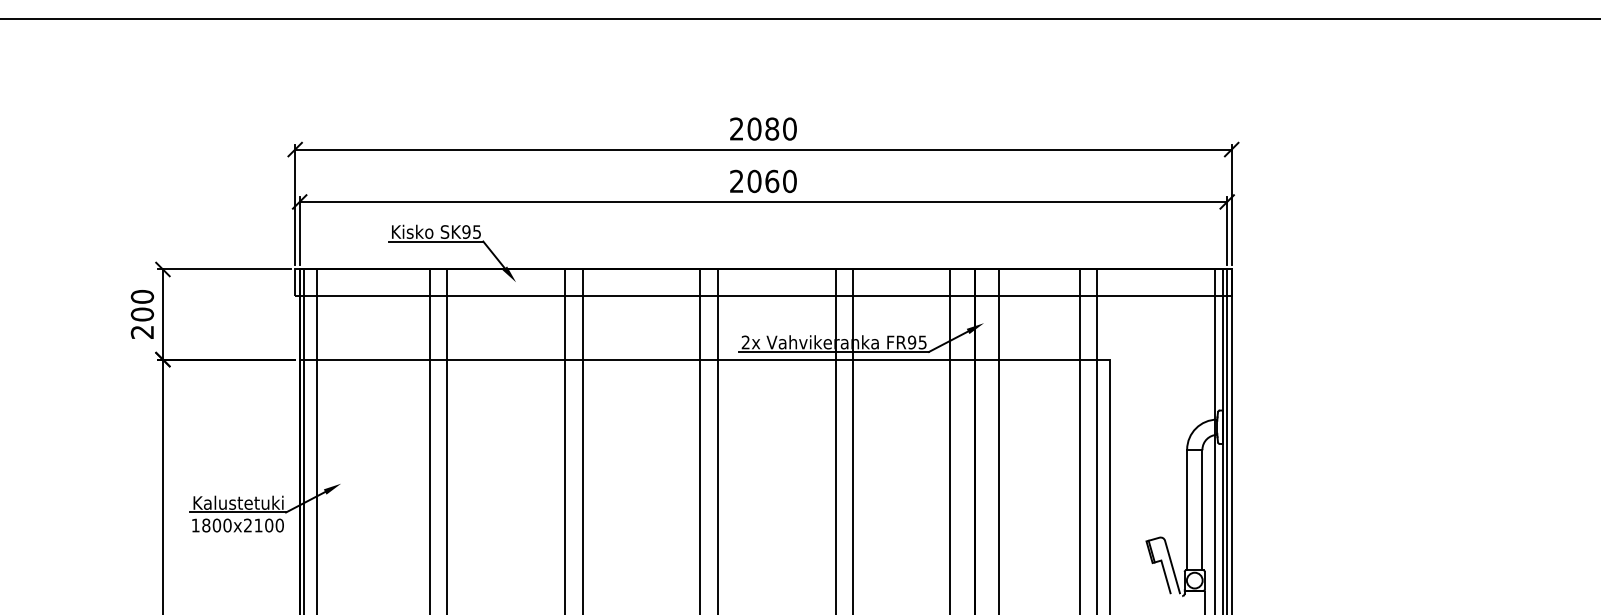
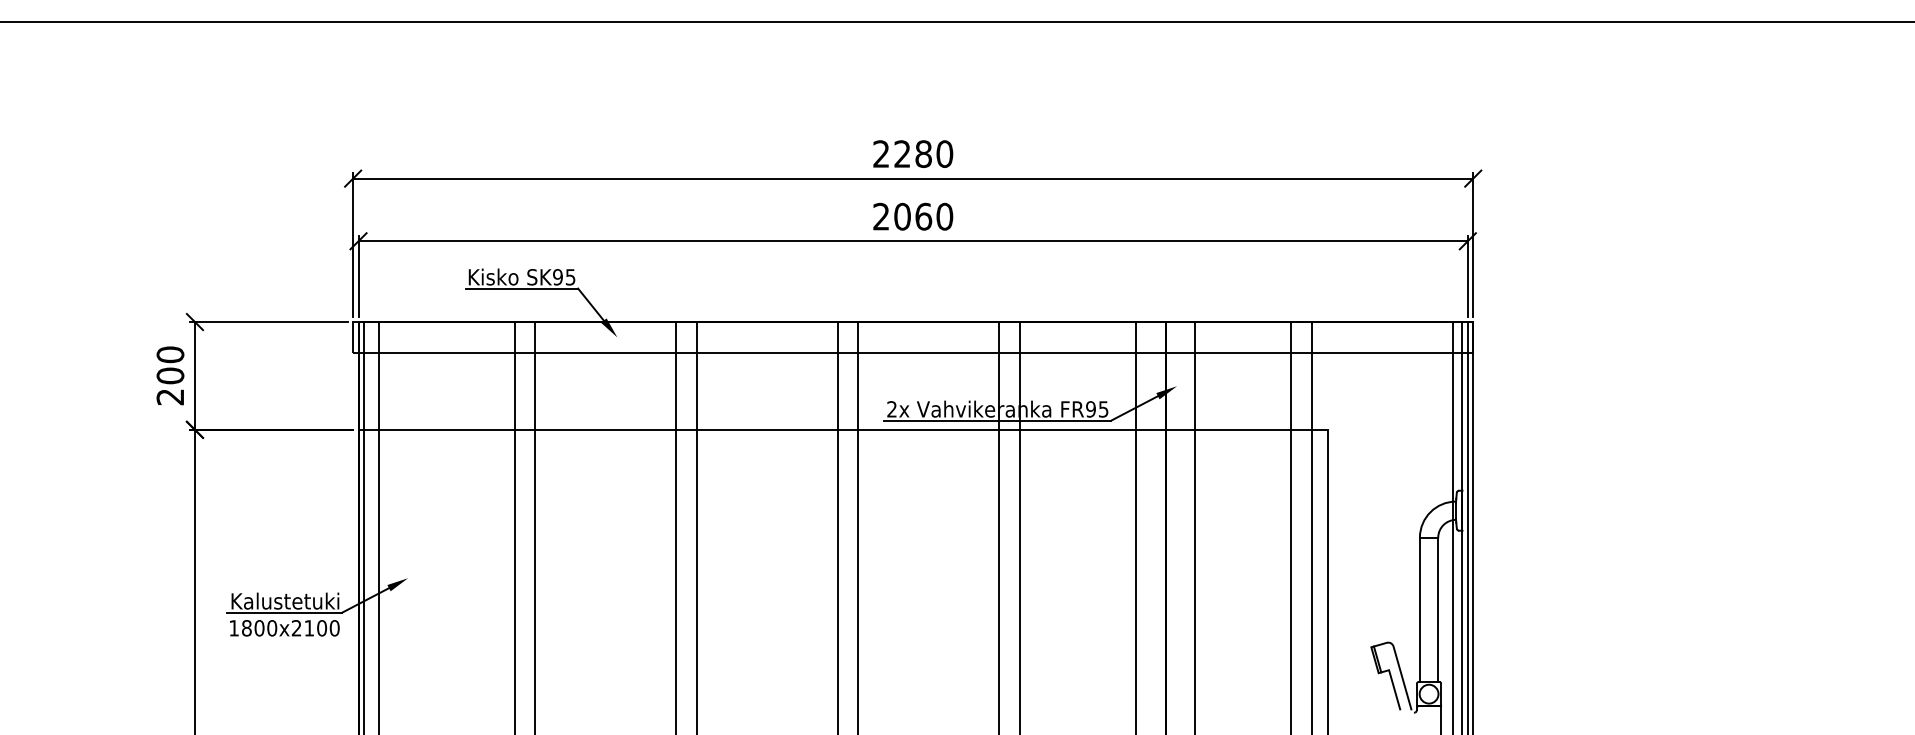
text: (754, 128) -> (902, 153), 2080 -> 2280

